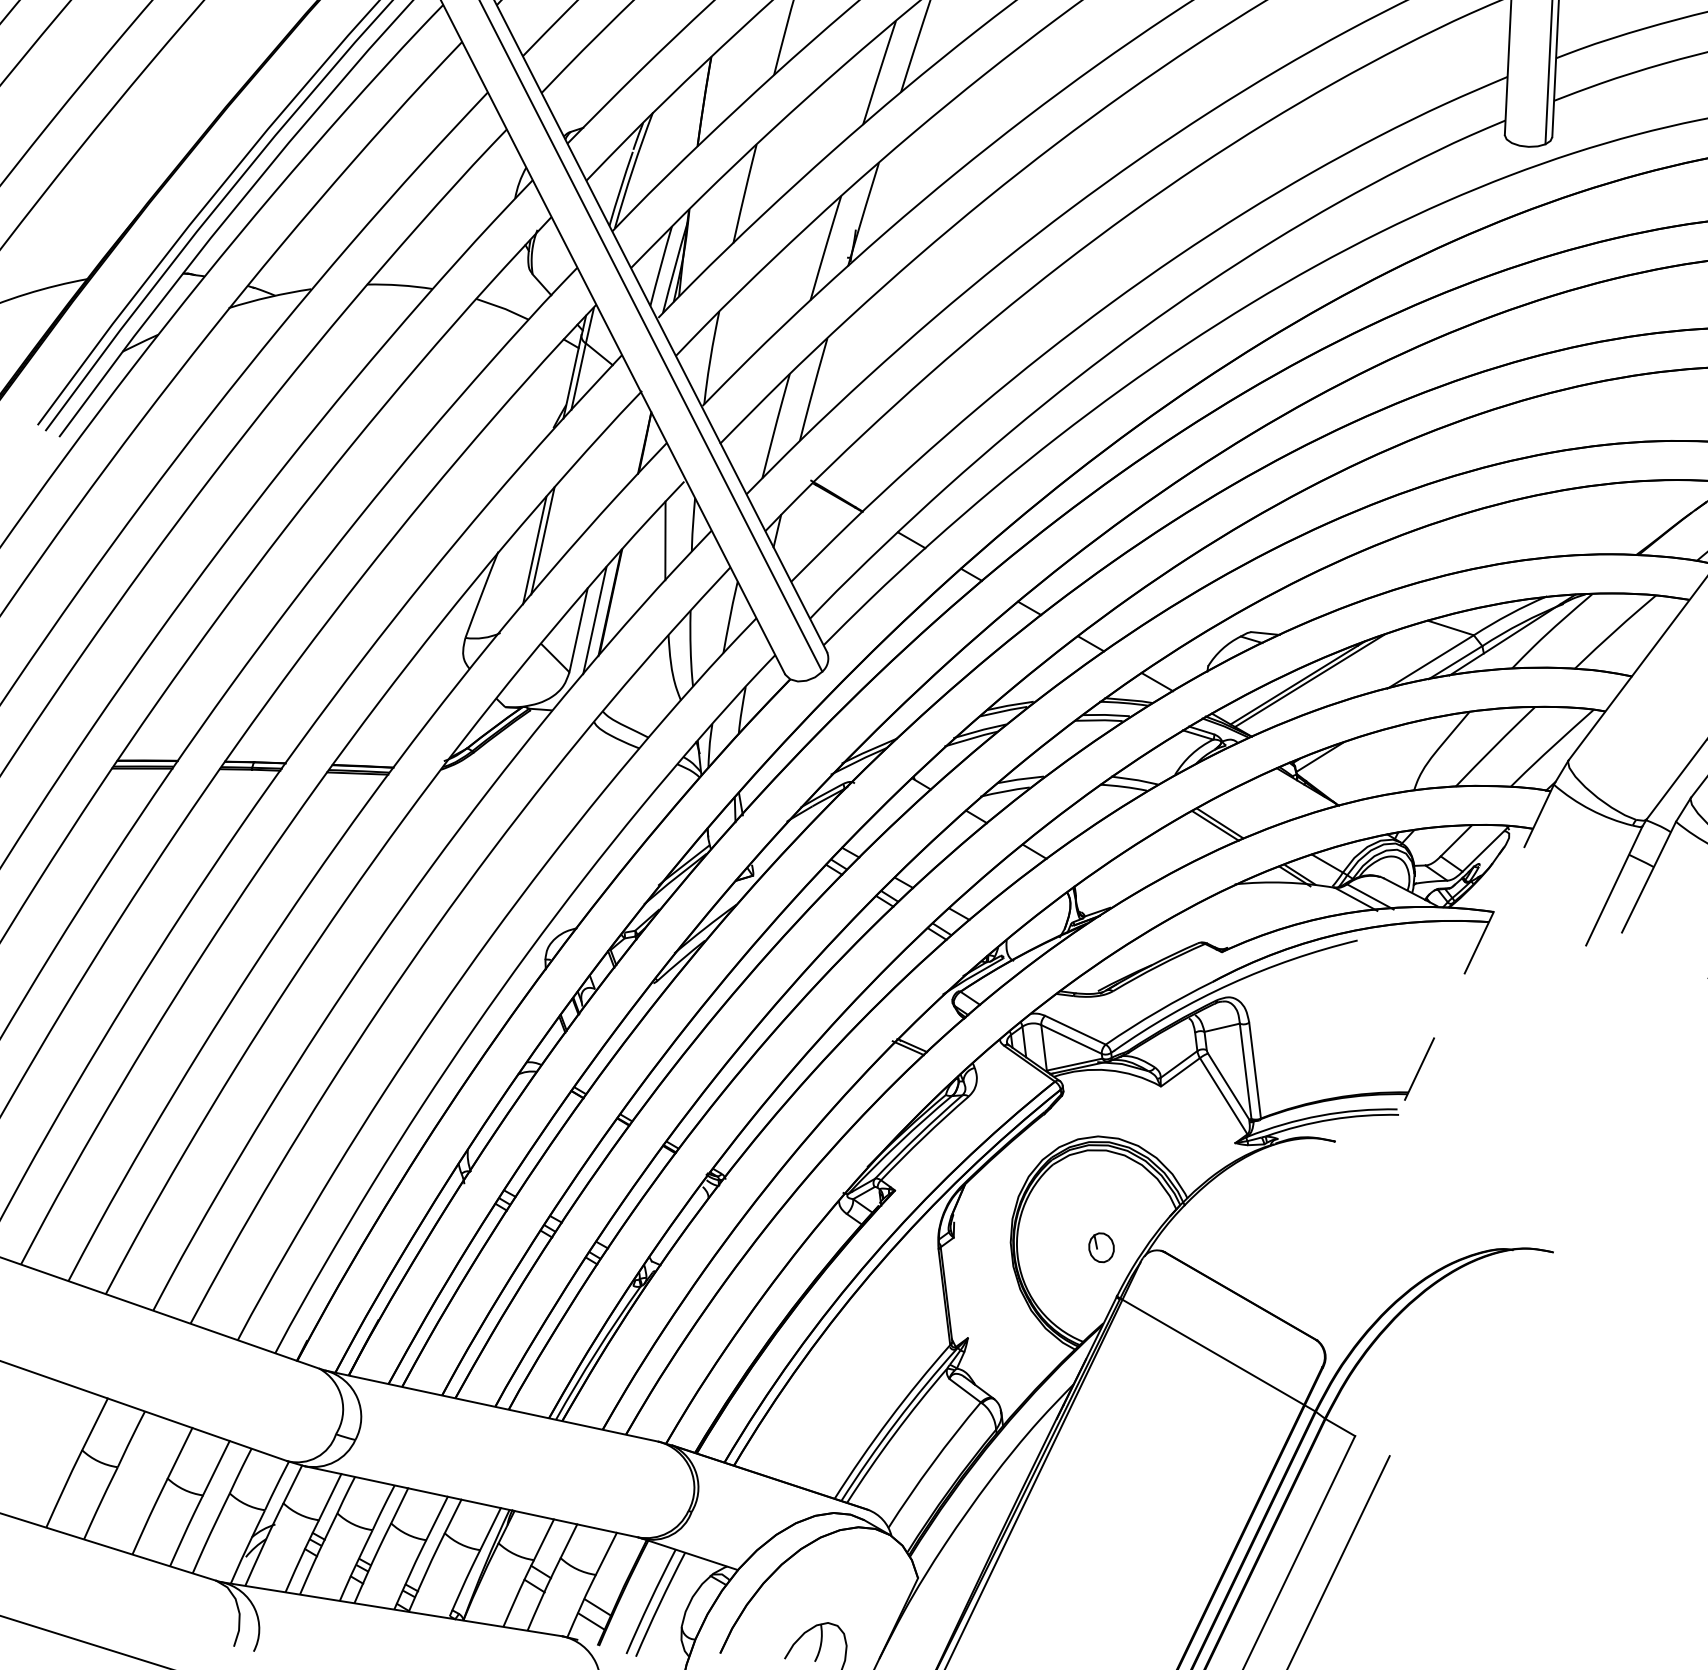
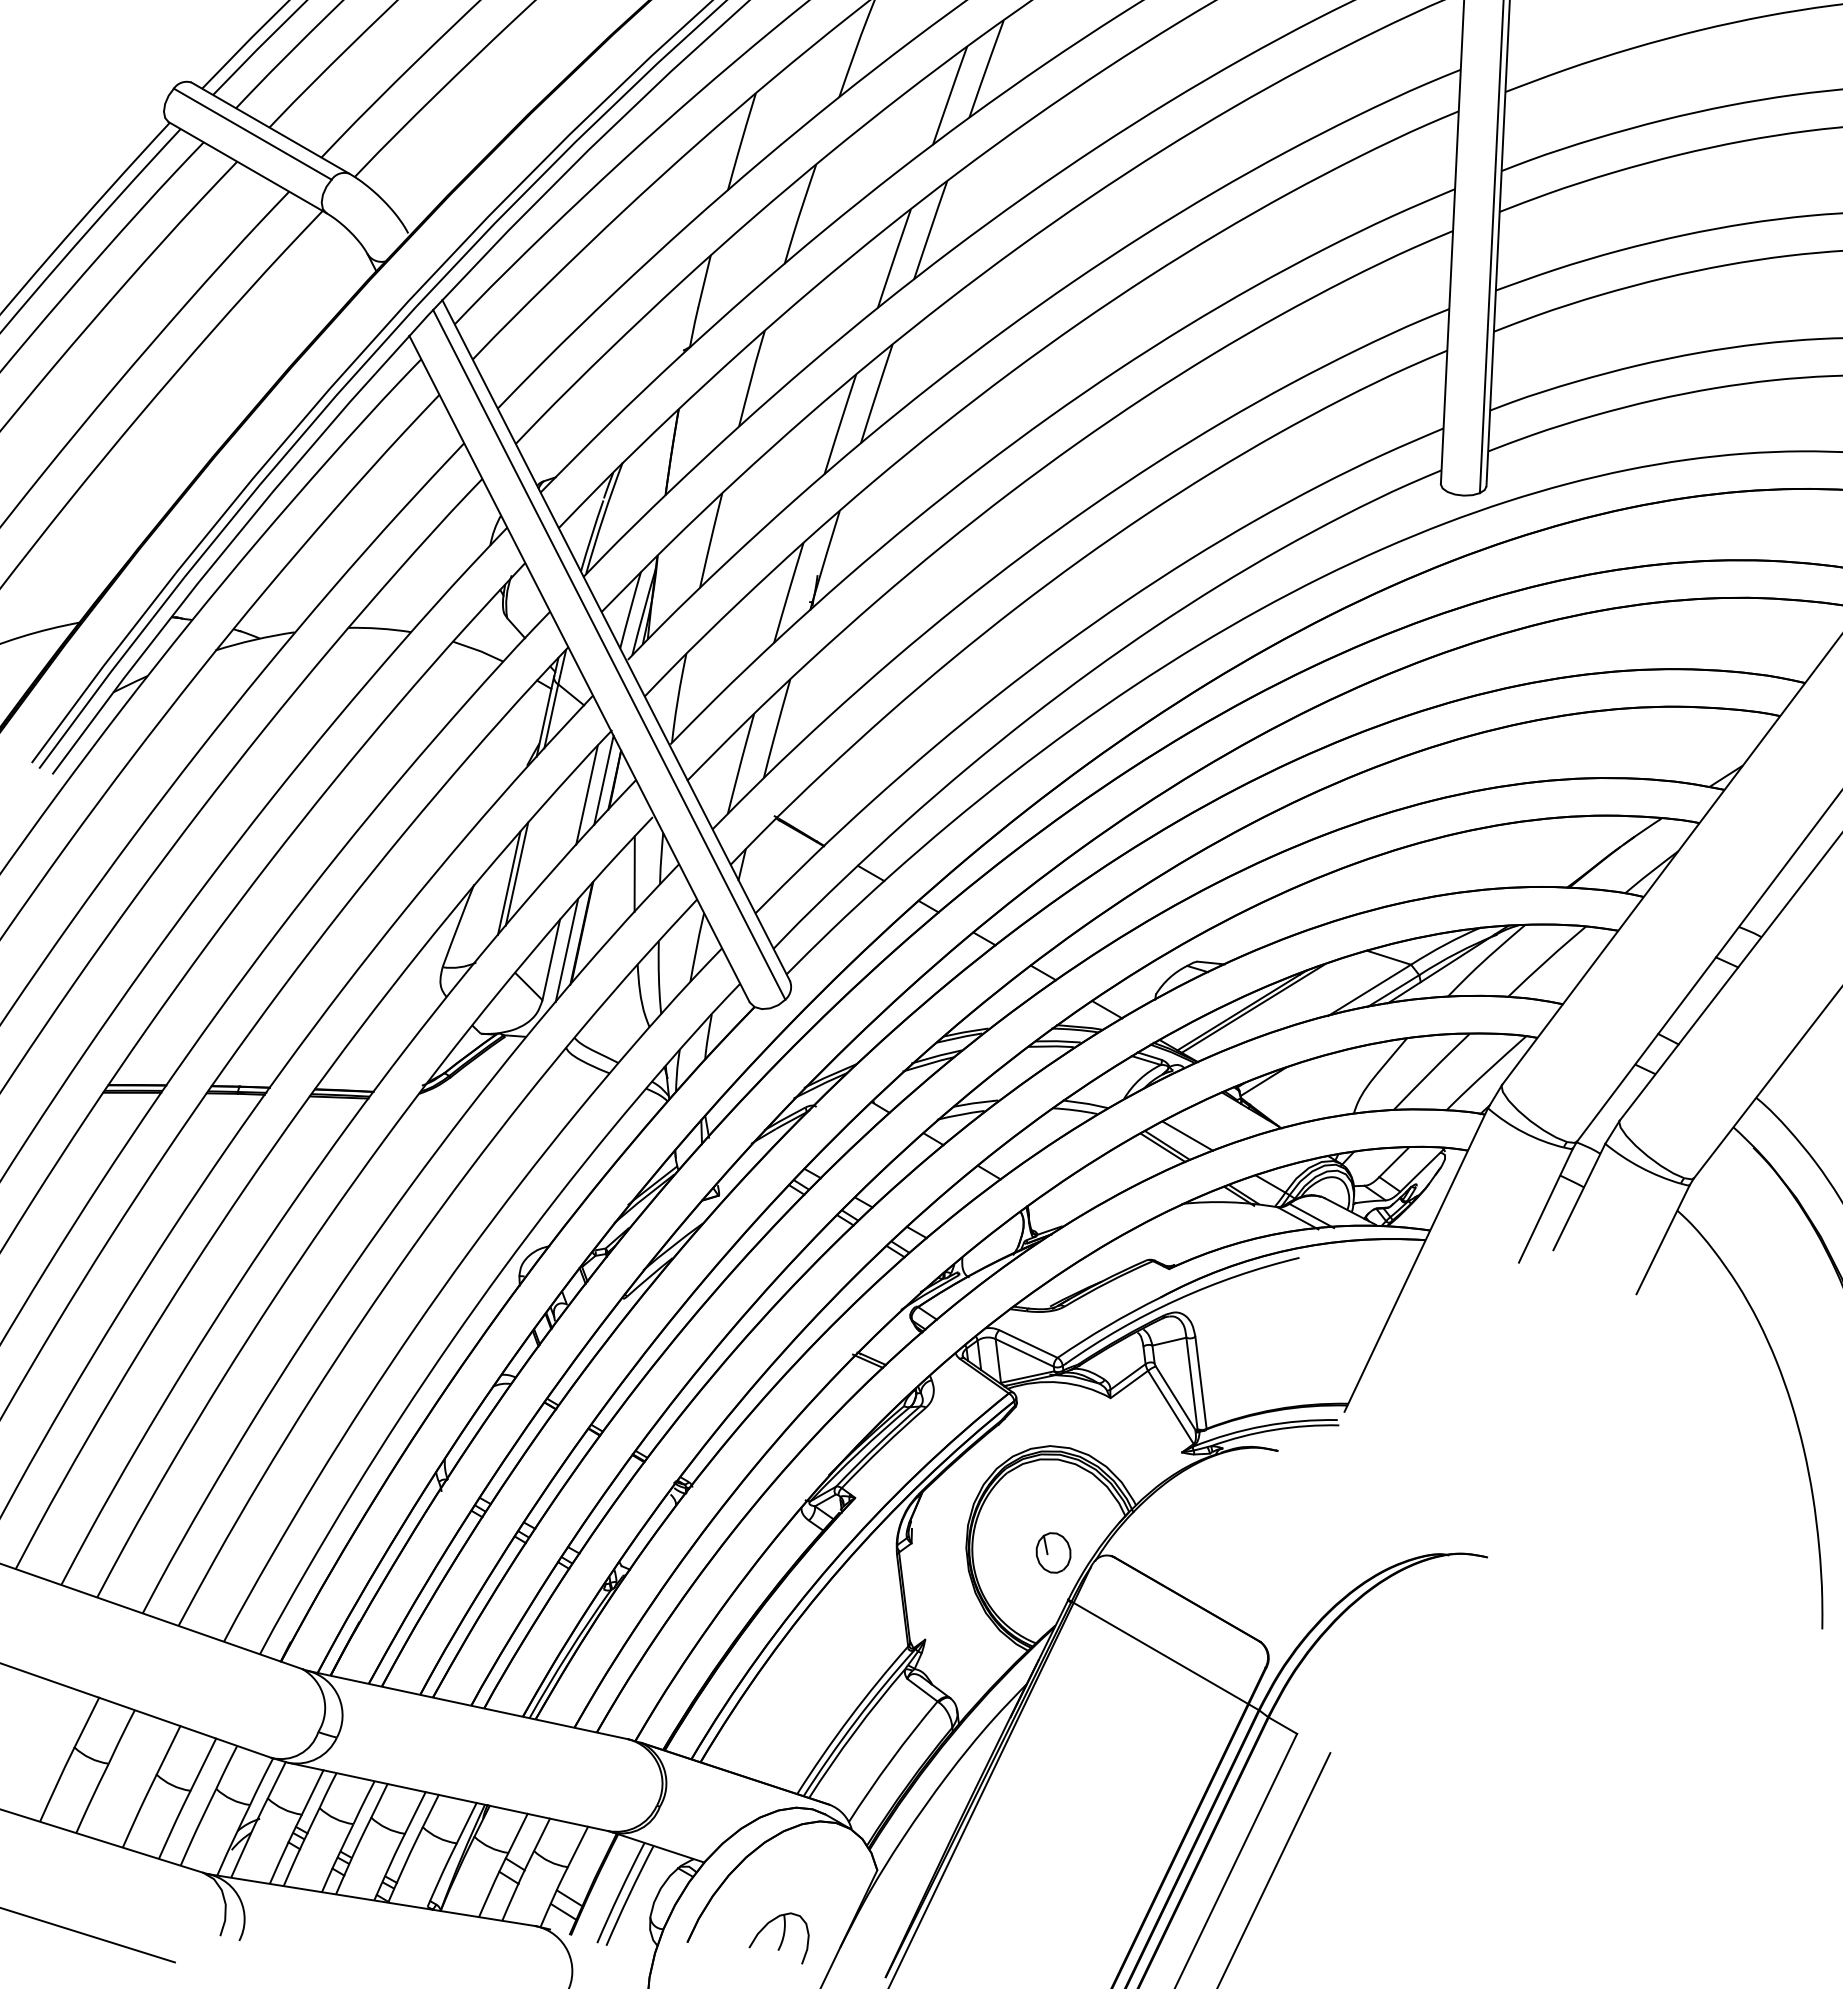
line: (632, 442) -> (603, 779), added
line: (615, 458) -> (586, 794), added
line: (1241, 813) -> (1187, 1135), added
line: (1479, 943) -> (1416, 1260), dashed -> solid
part: (1101, 1247) -> (1053, 1552), size x1.43

